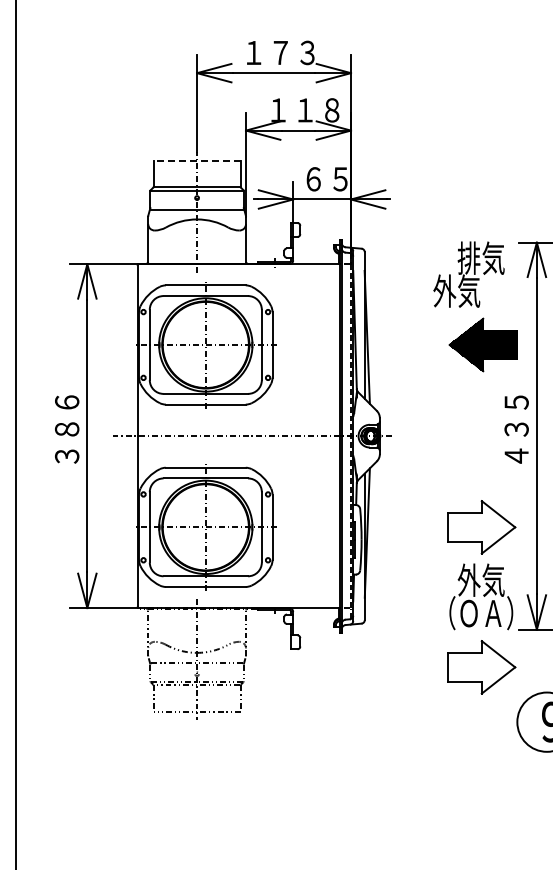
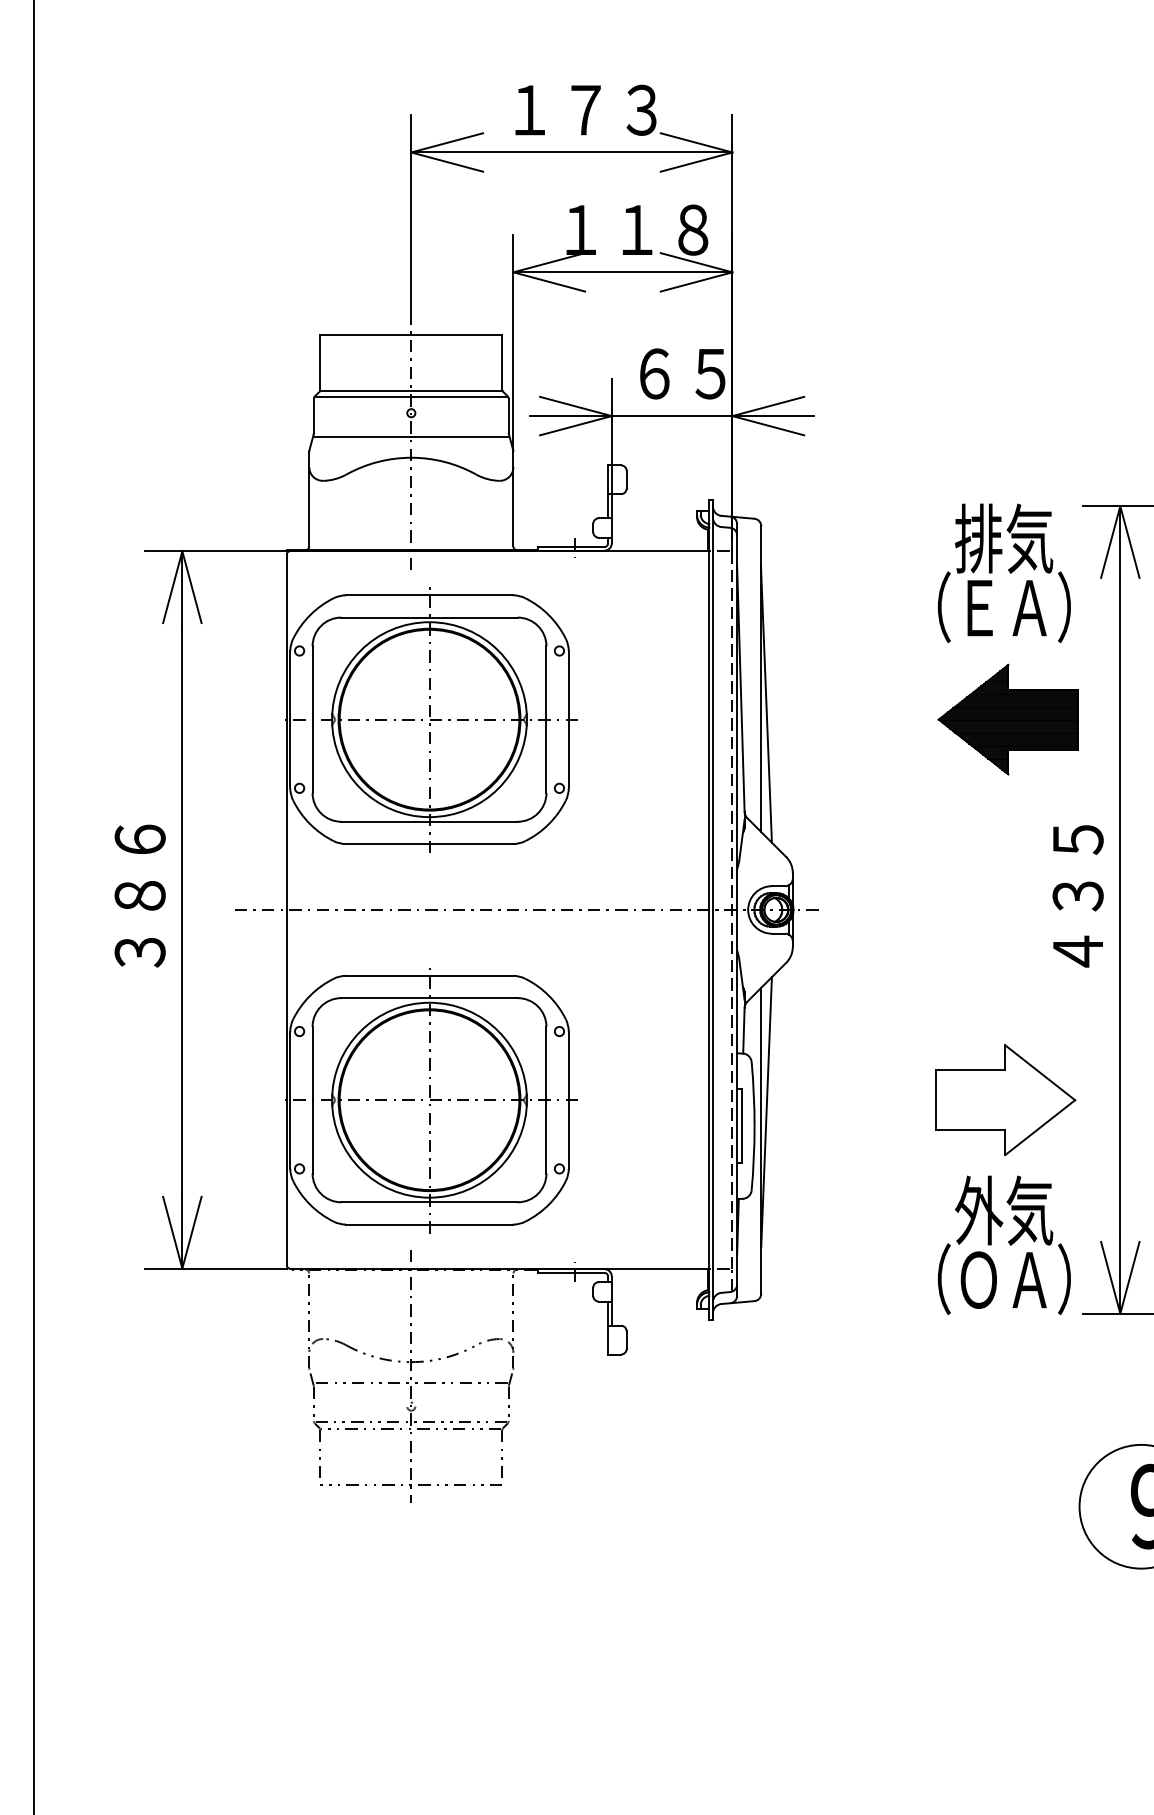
line: (197, 160) -> (412, 334), dashed -> solid
text: (473, 291) -> (988, 608), 外気 -> （ＥＡ）
part: (481, 667) -> (1004, 1392), removed

